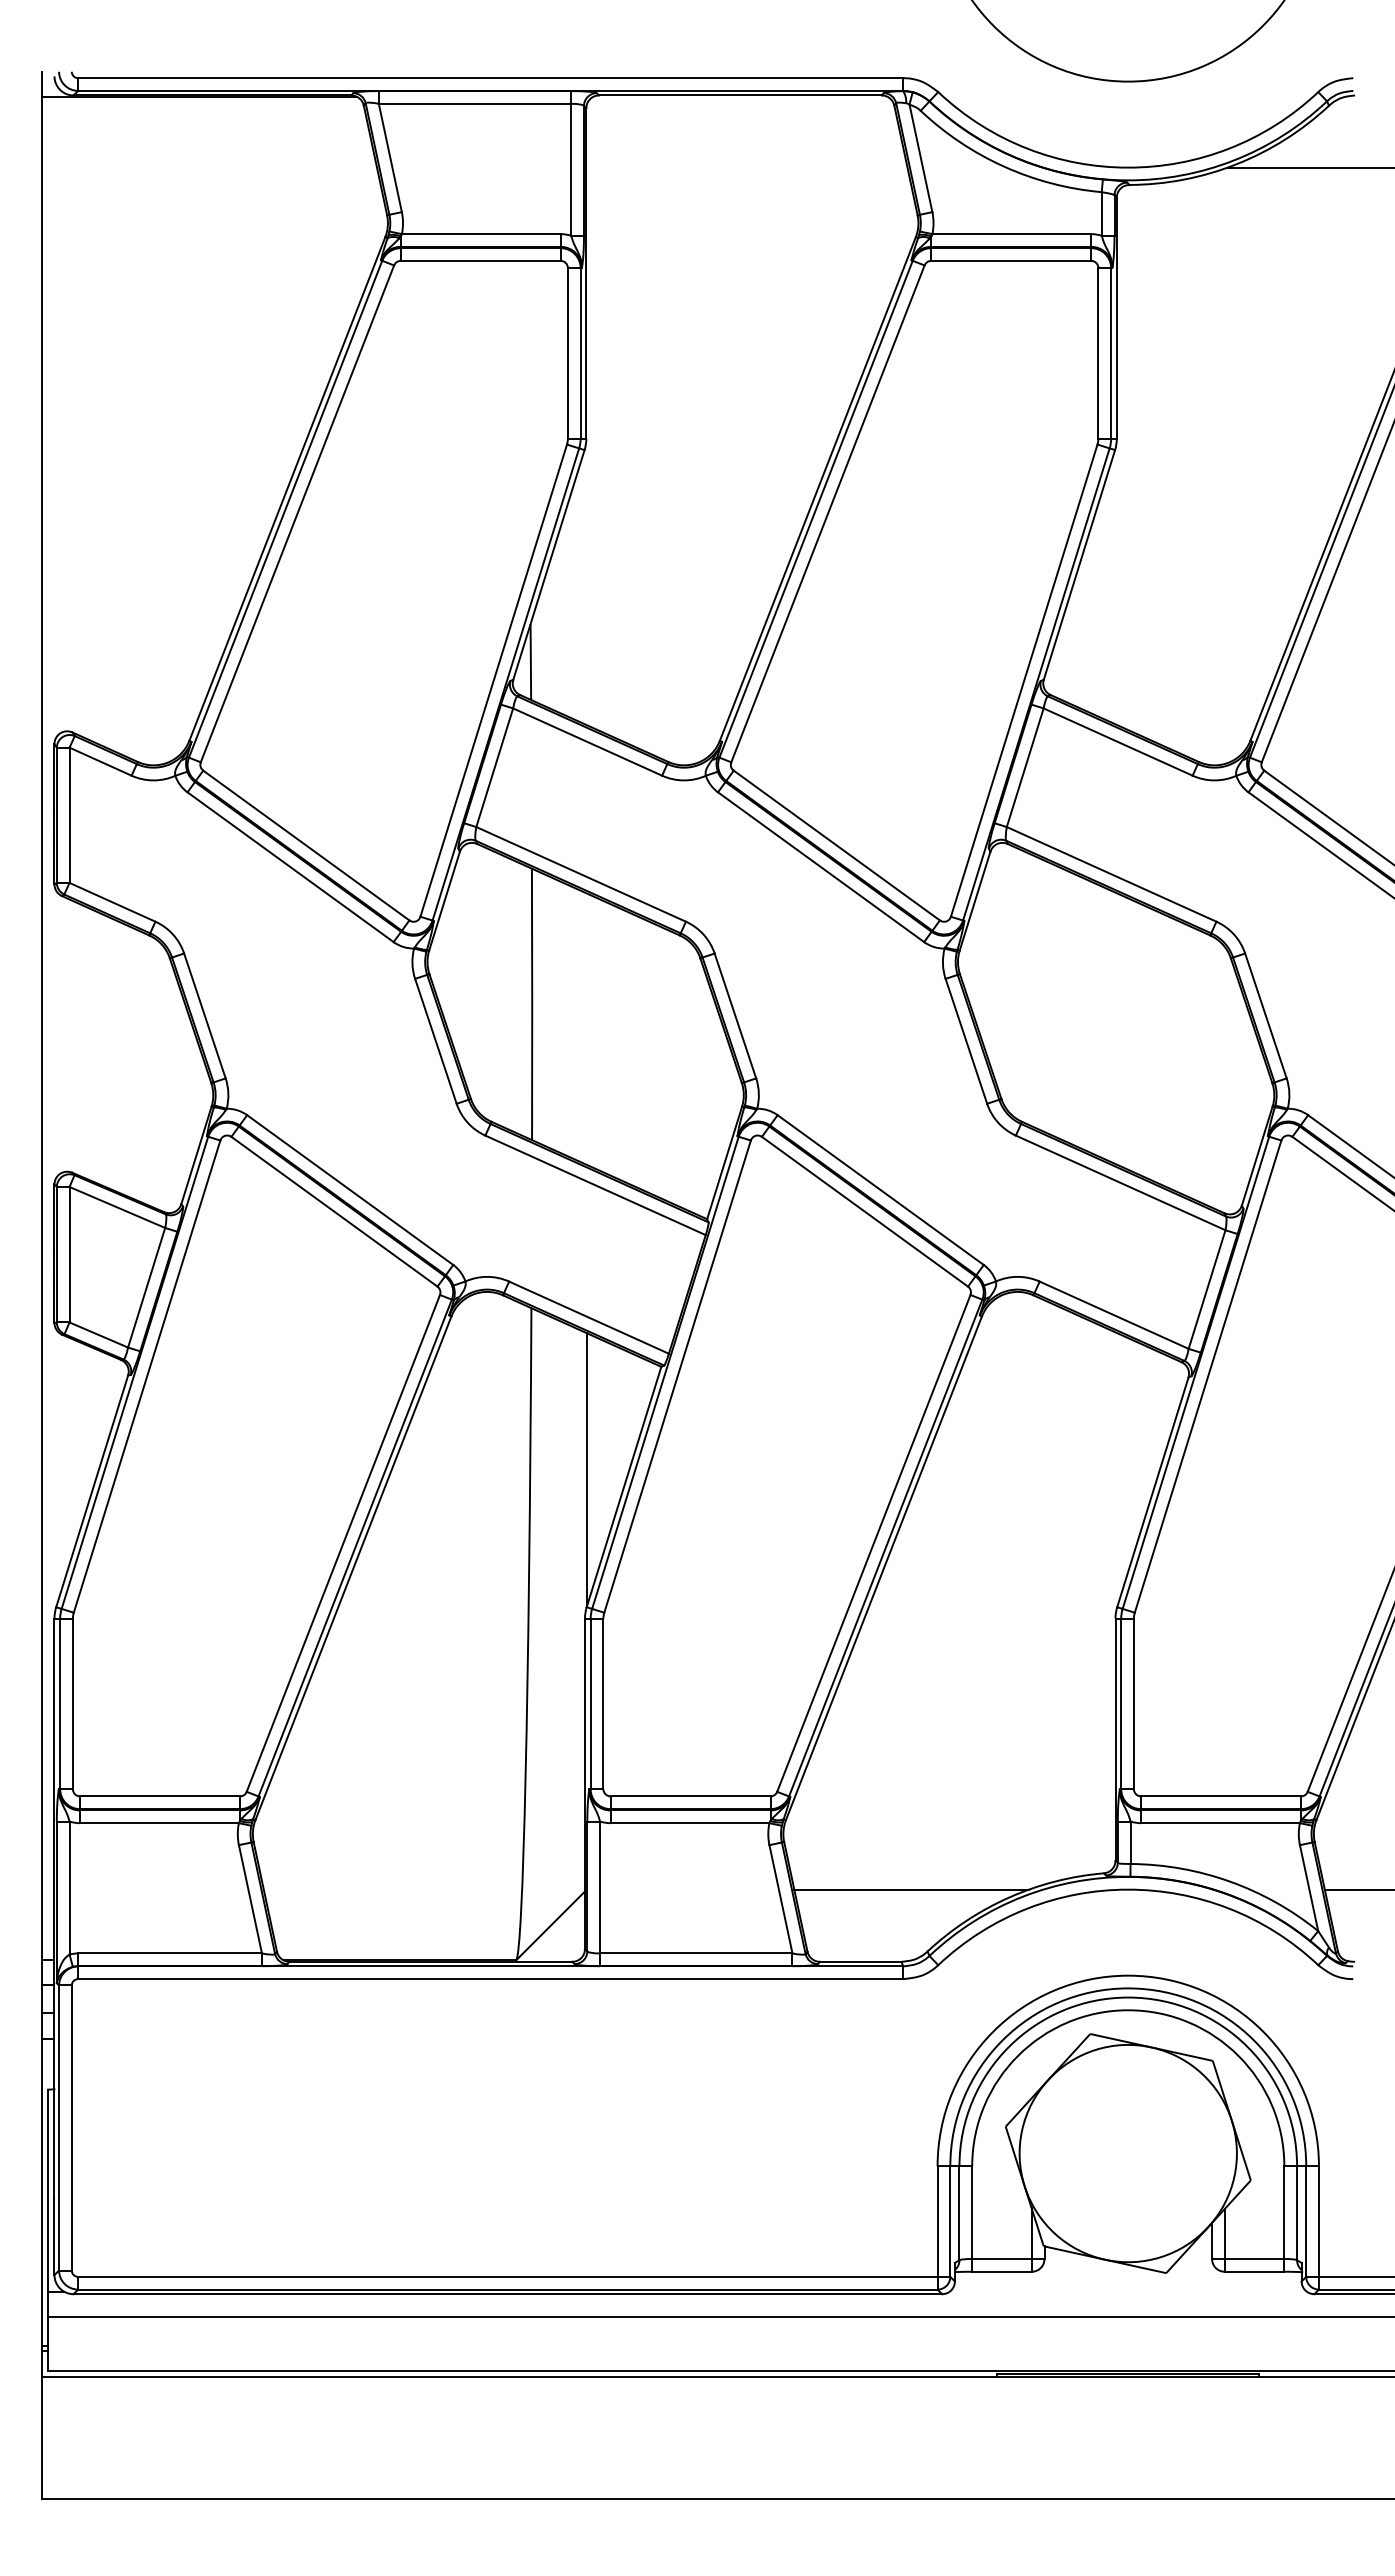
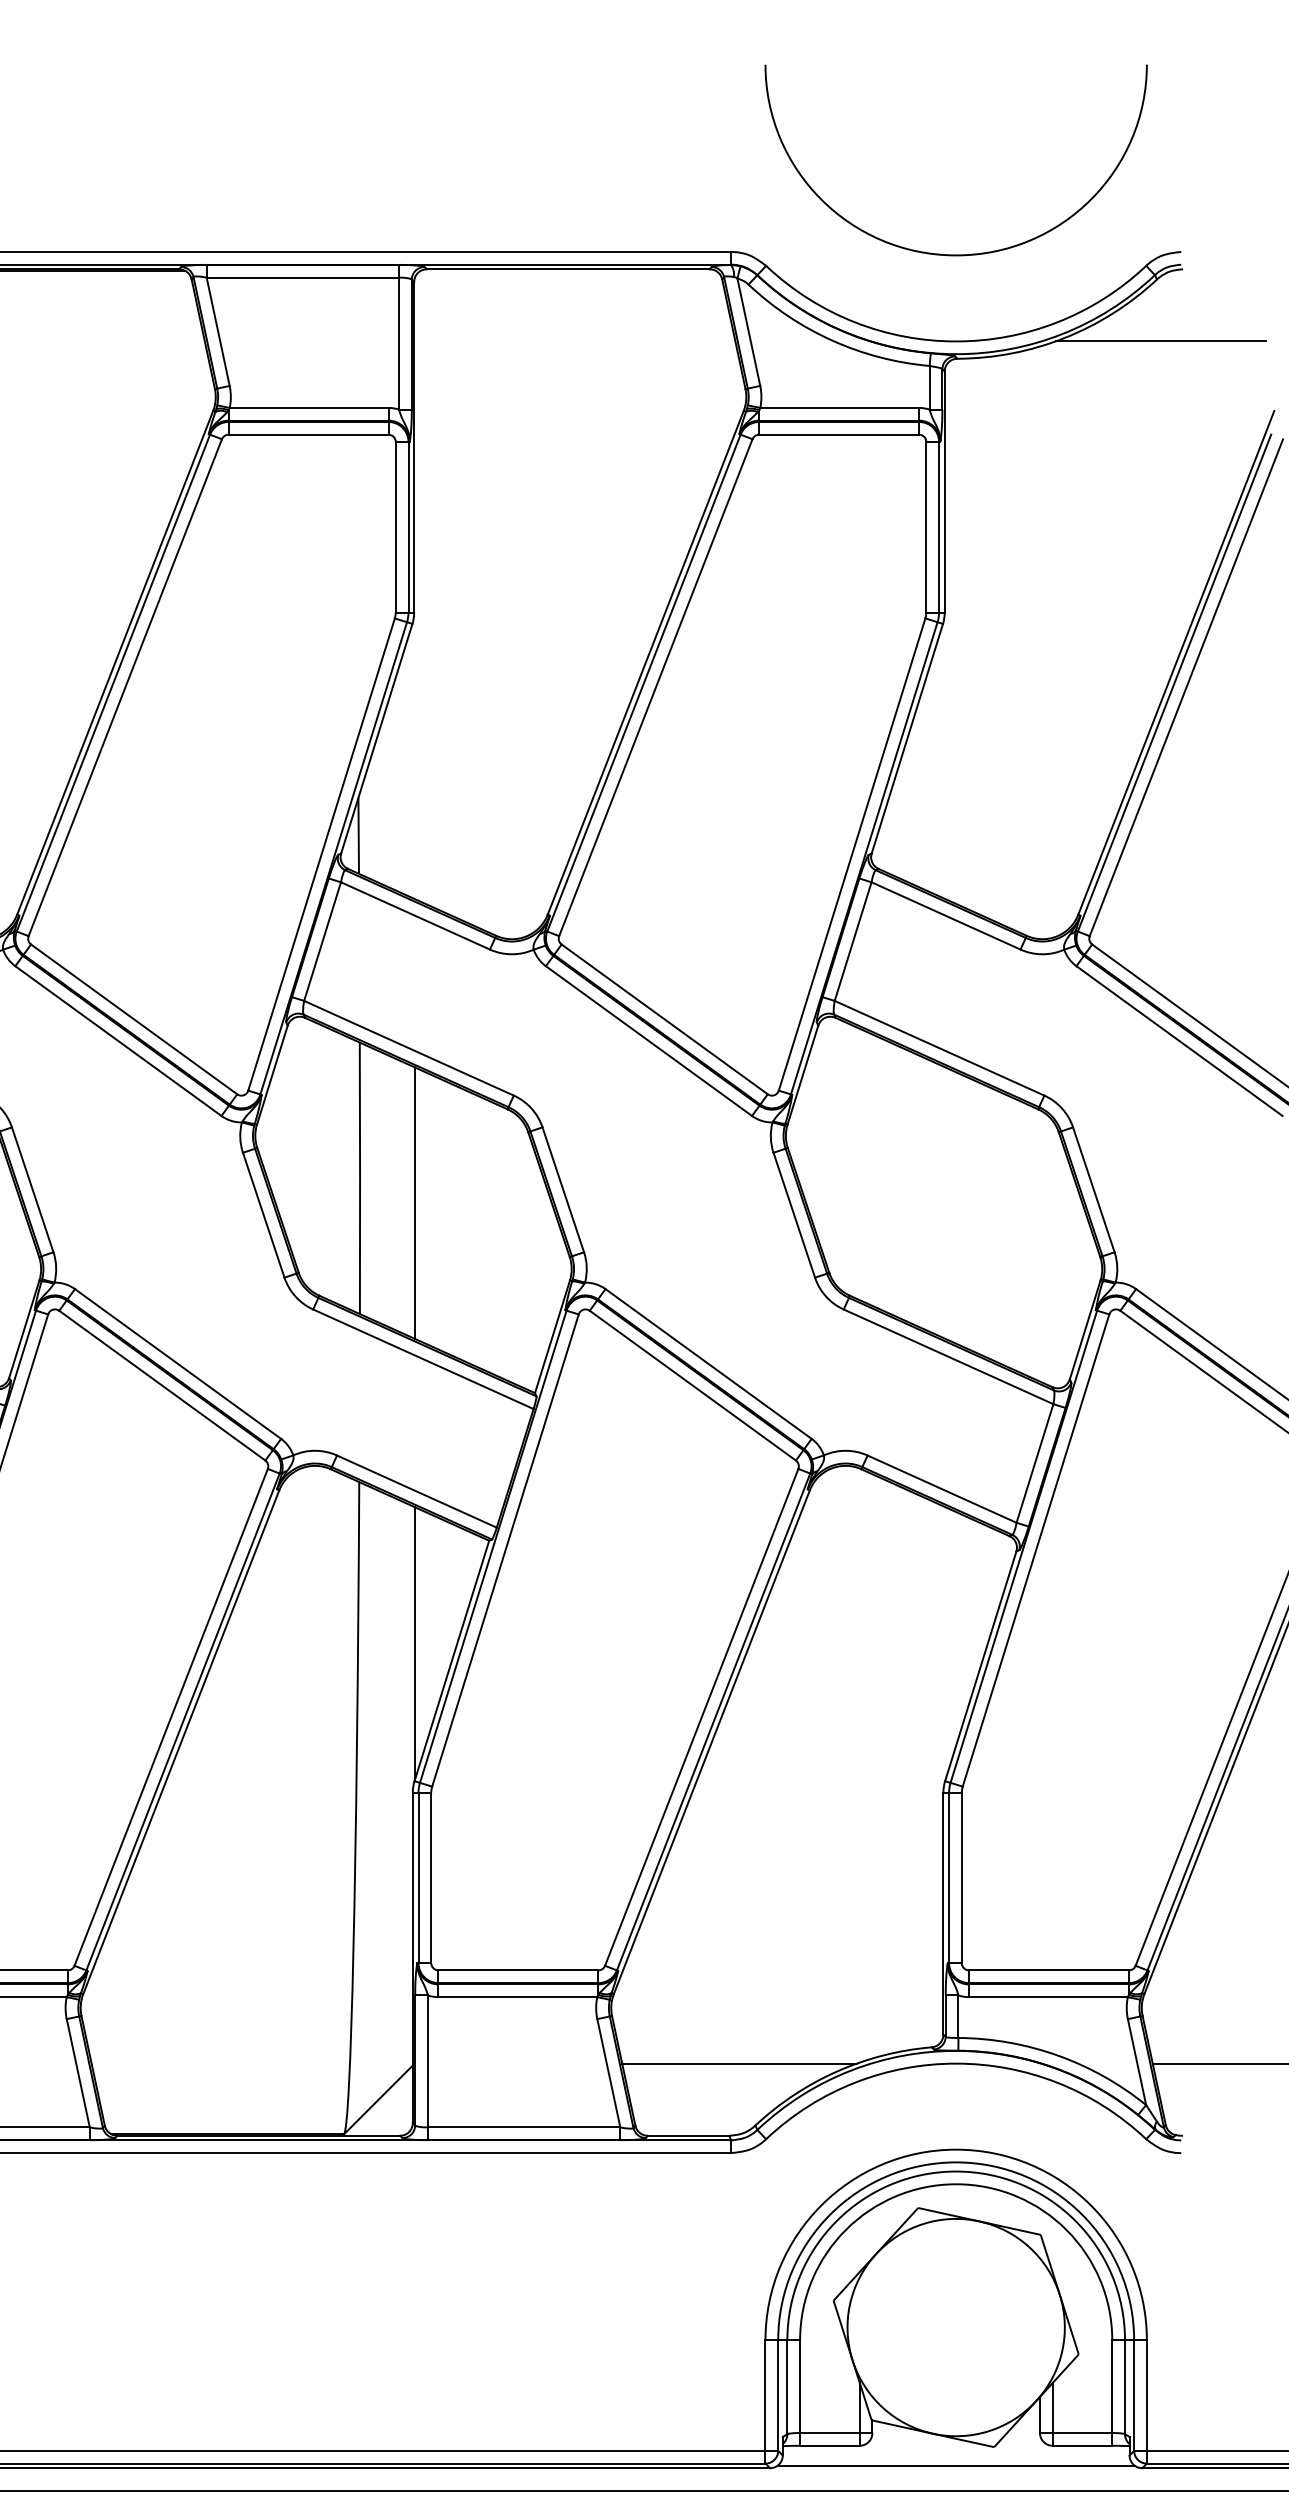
line: (586, 1028) -> (414, 1202), added
line: (1127, 2291) -> (955, 2465), added

